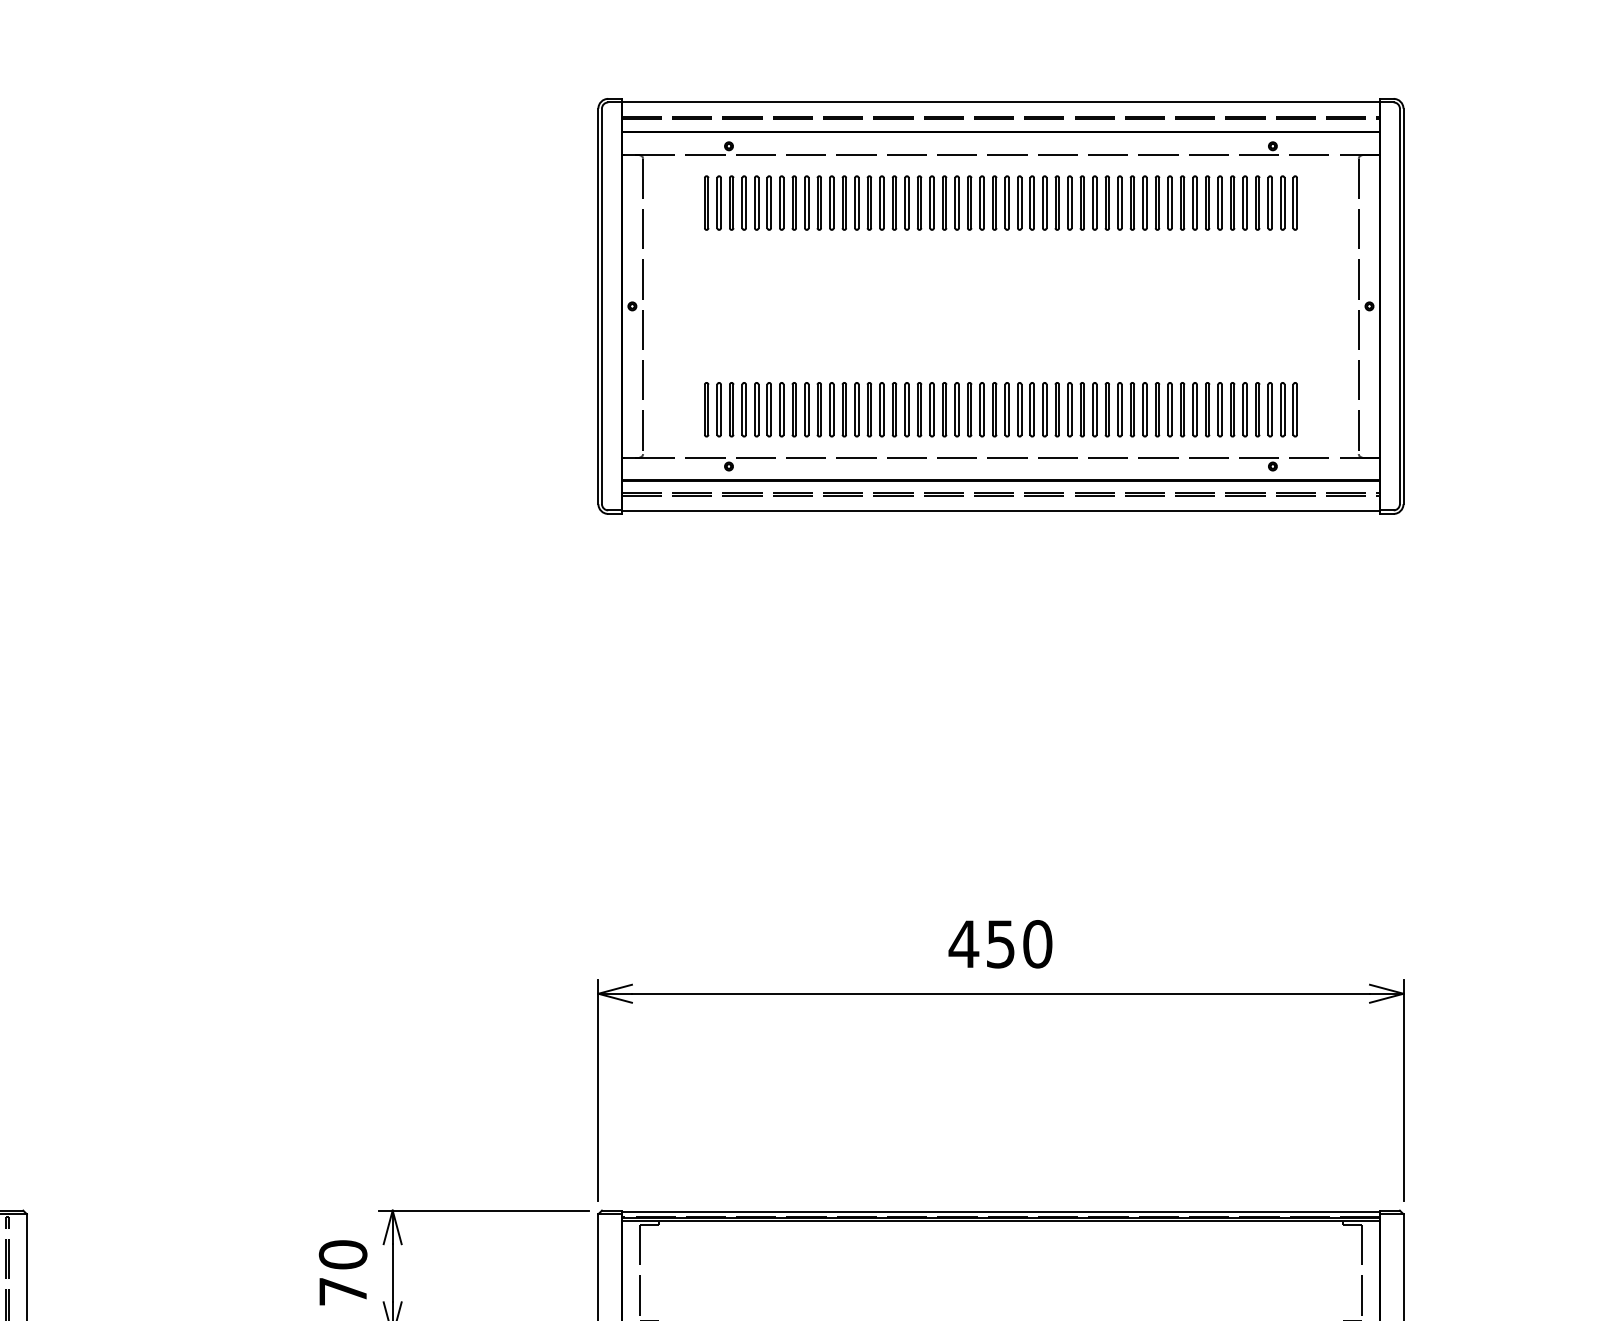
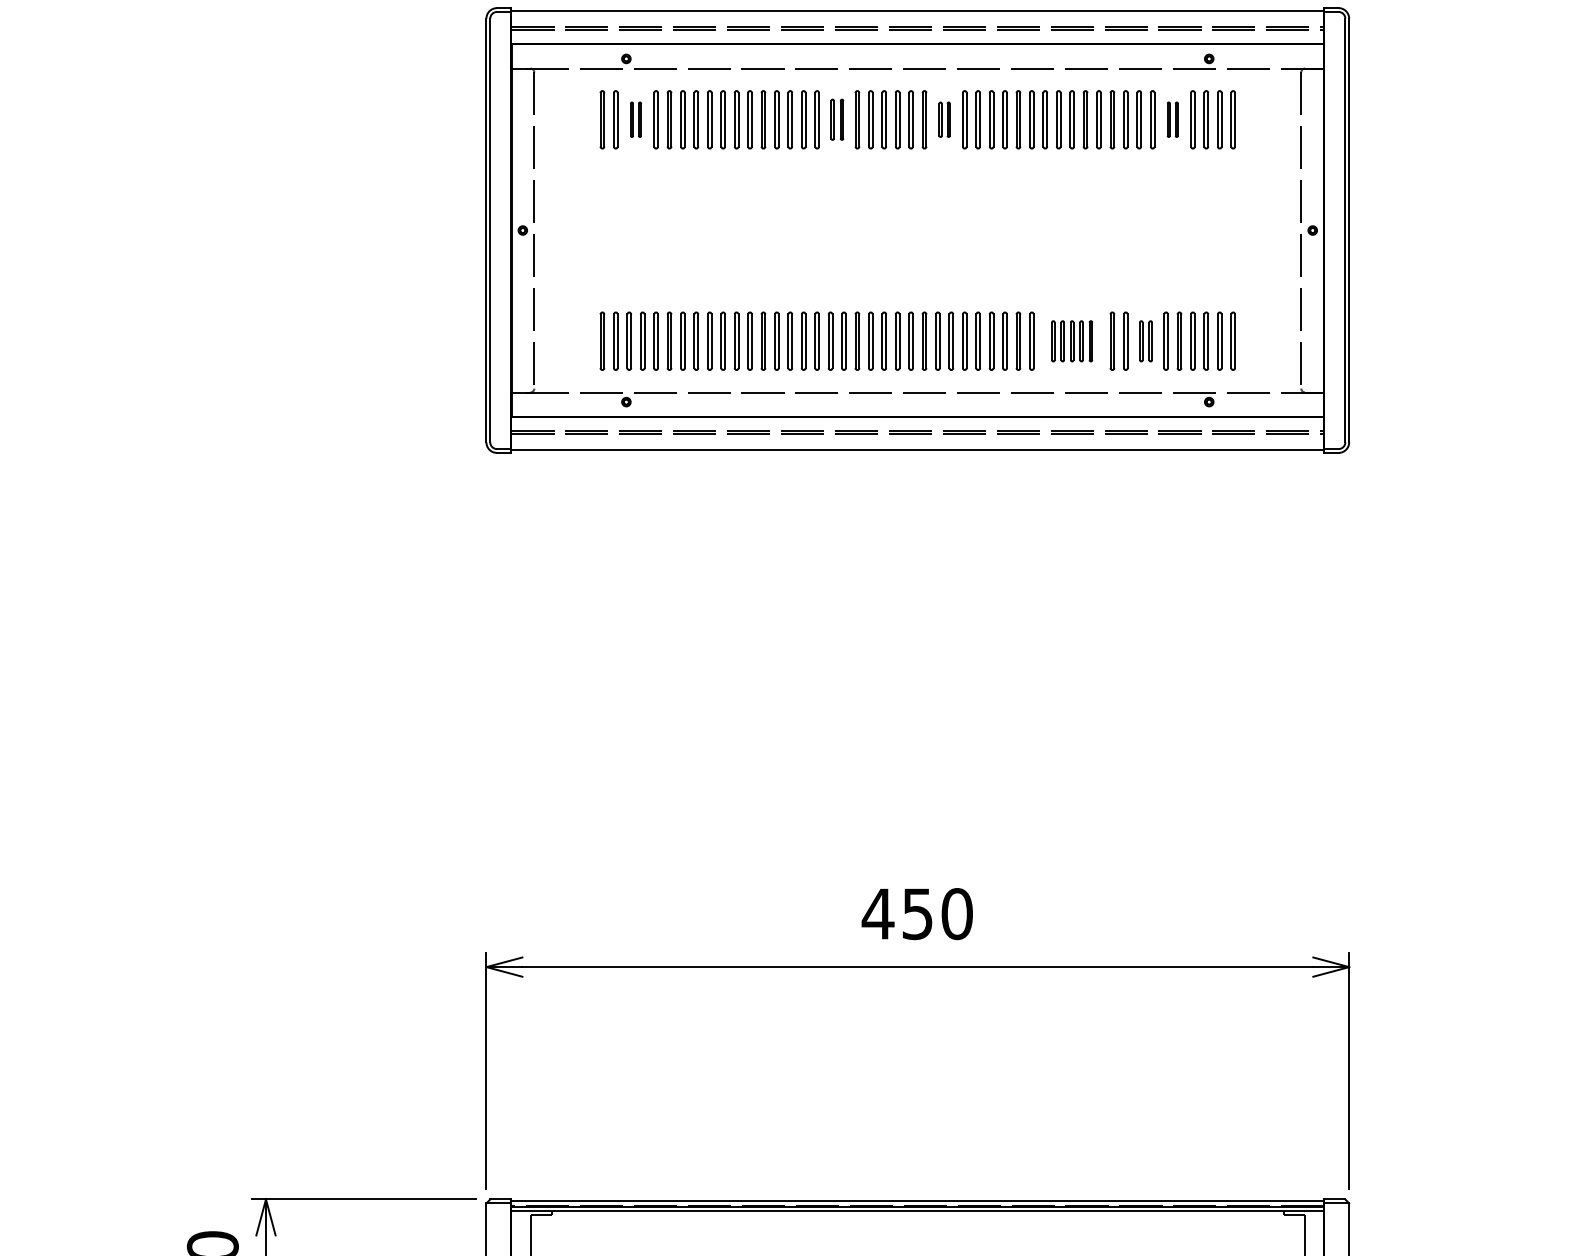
part: (737, 202) -> (635, 119), size x0.6
part: (925, 202) -> (836, 119), size x0.7
part: (1025, 202) -> (944, 119), size x0.6
part: (1238, 202) -> (1172, 119), size x0.6
part: (1144, 409) -> (1071, 341), size x0.7
part: (1213, 409) -> (1145, 341), size x0.7

